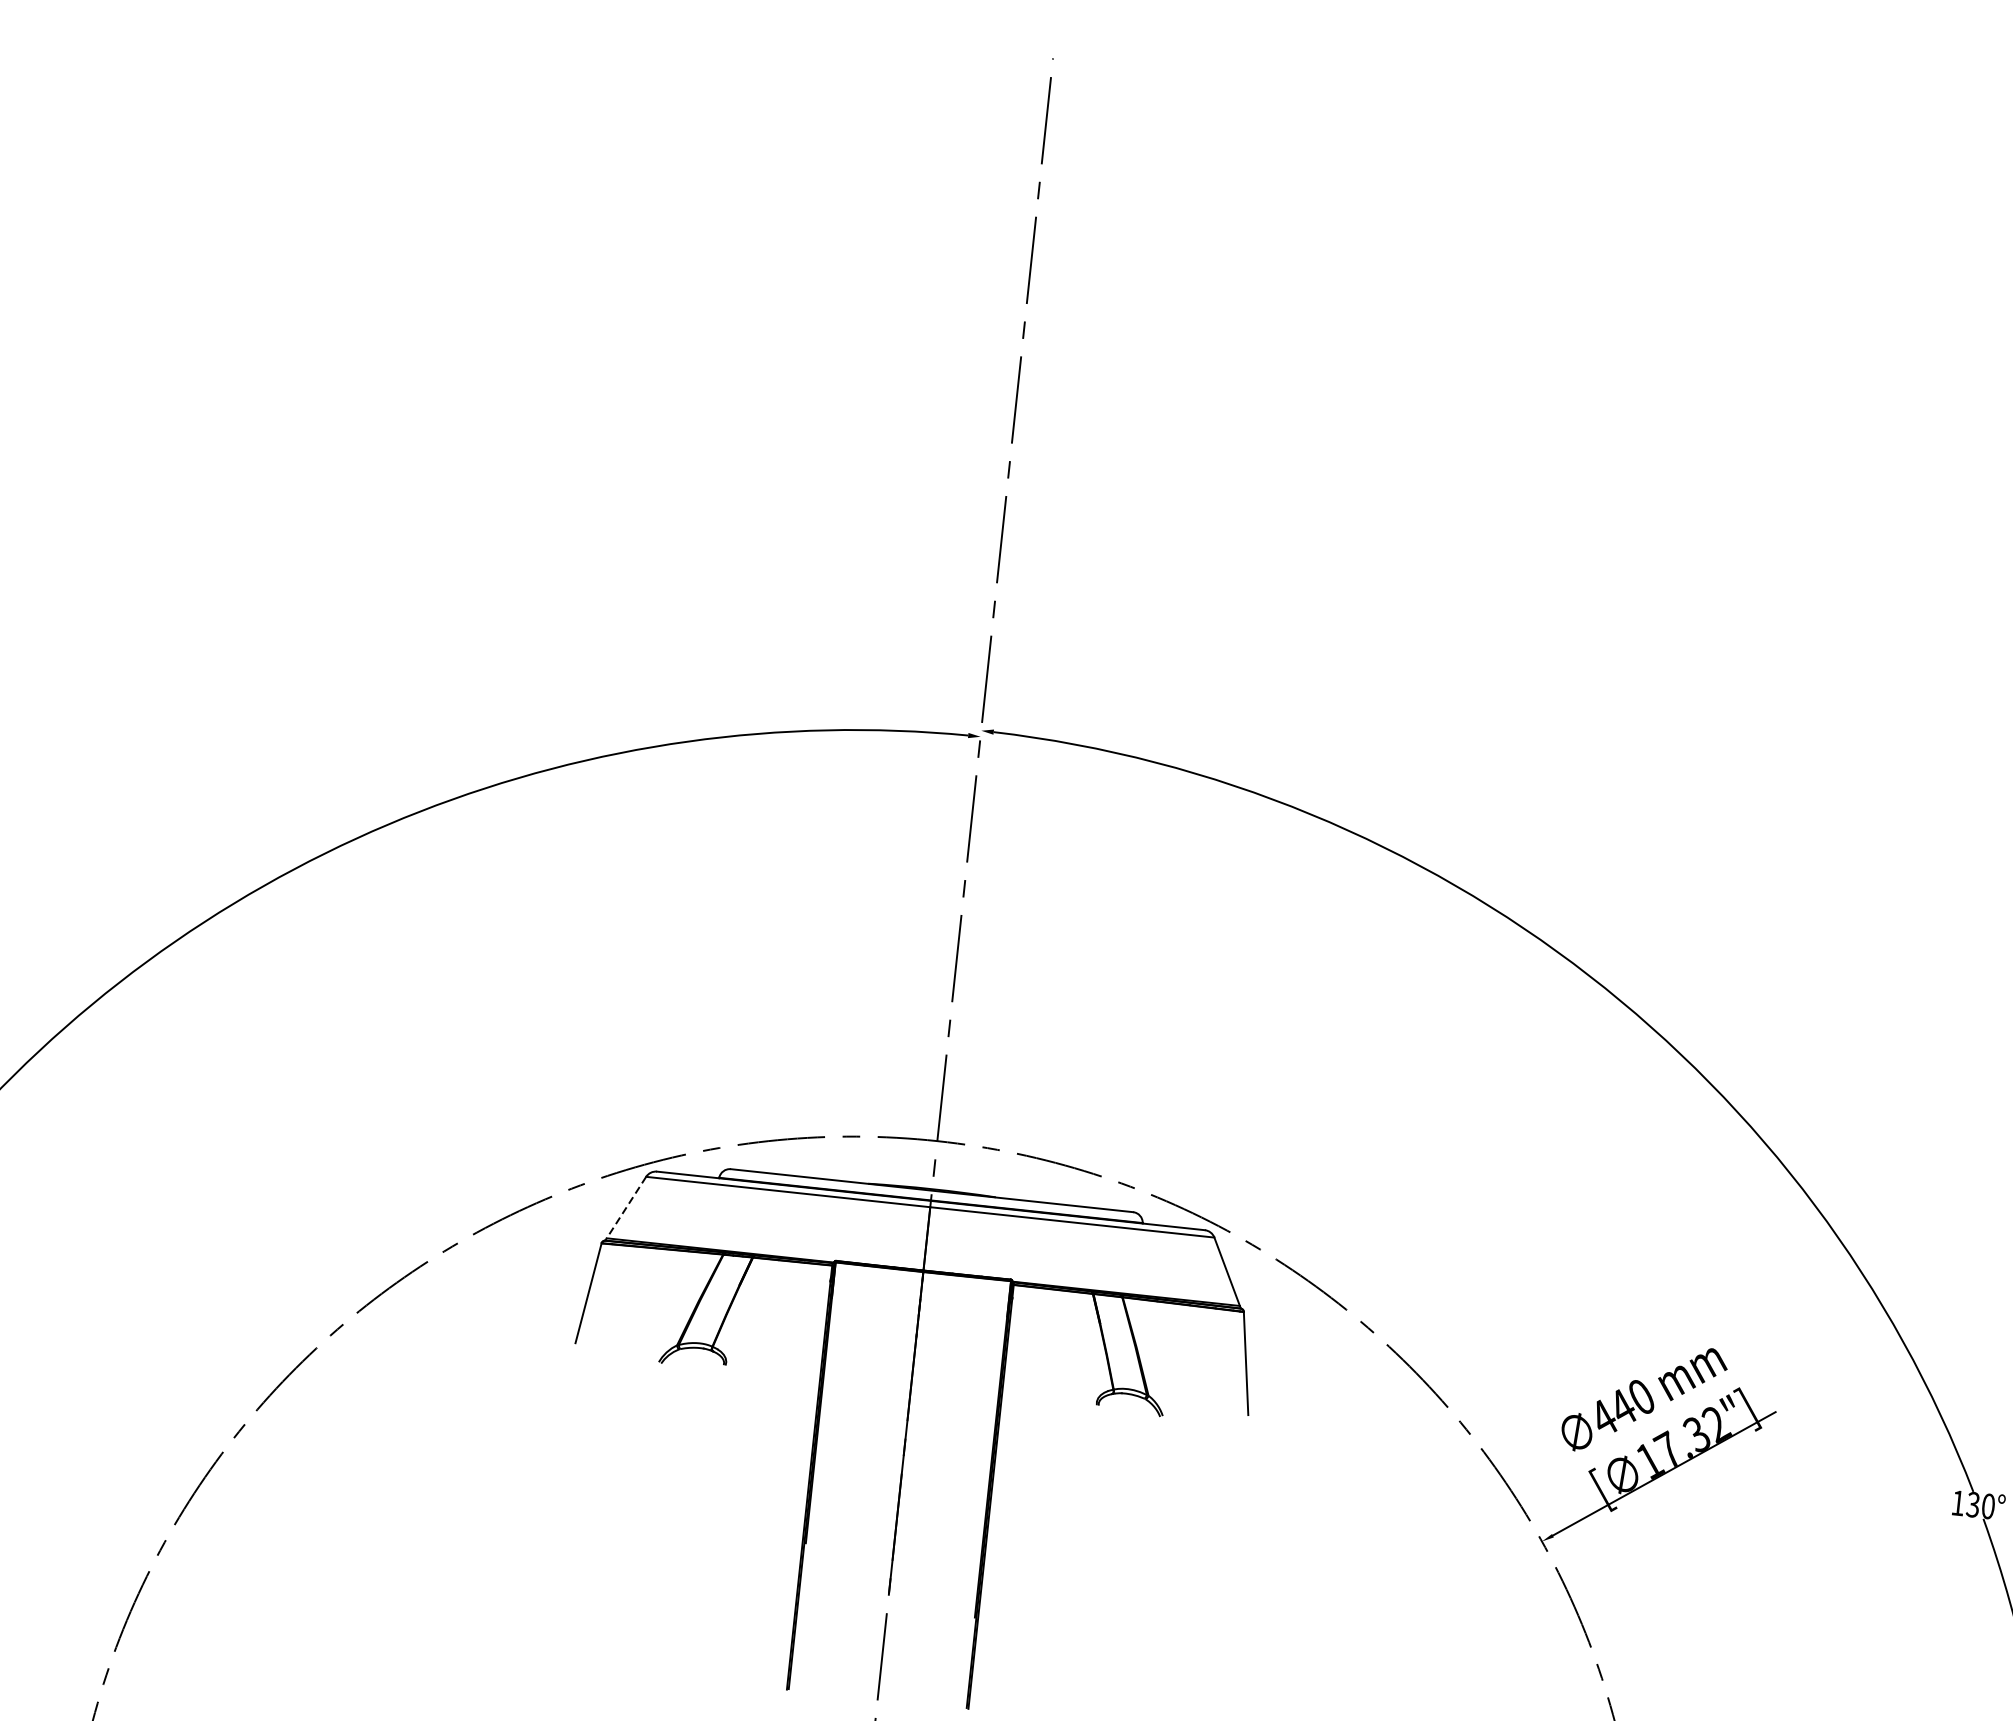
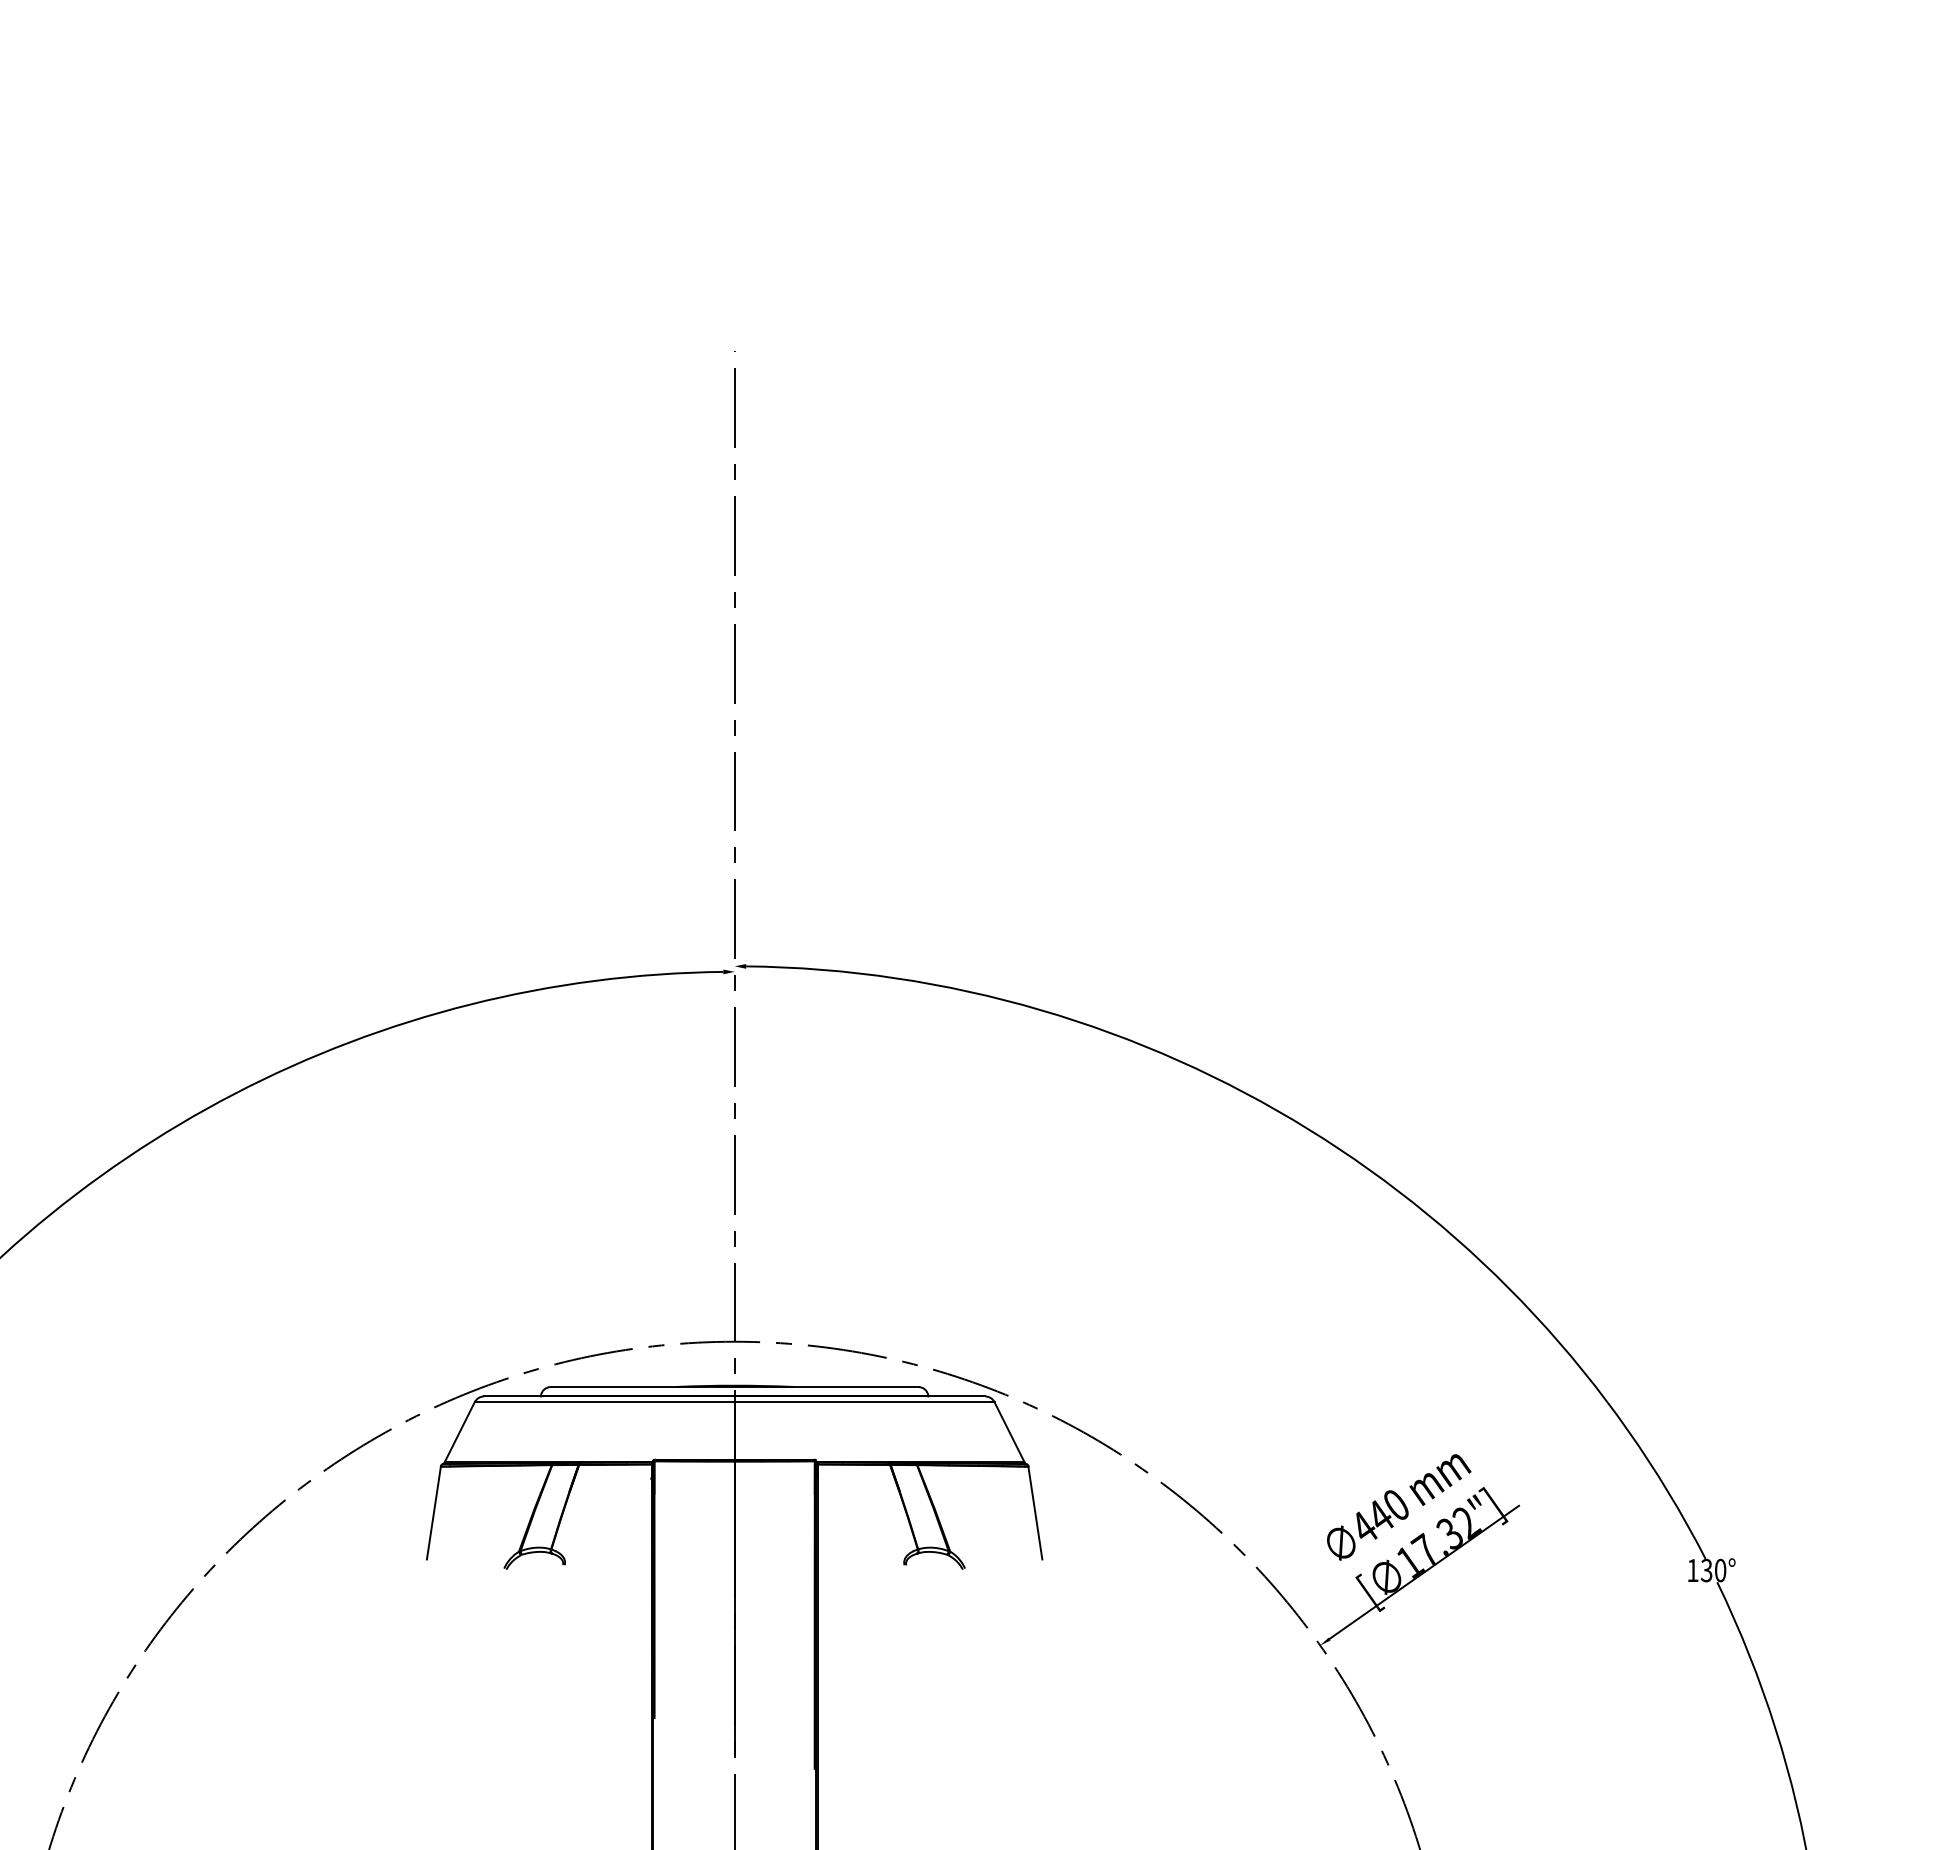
line: (625, 1208) -> (459, 1432), dashed -> solid

